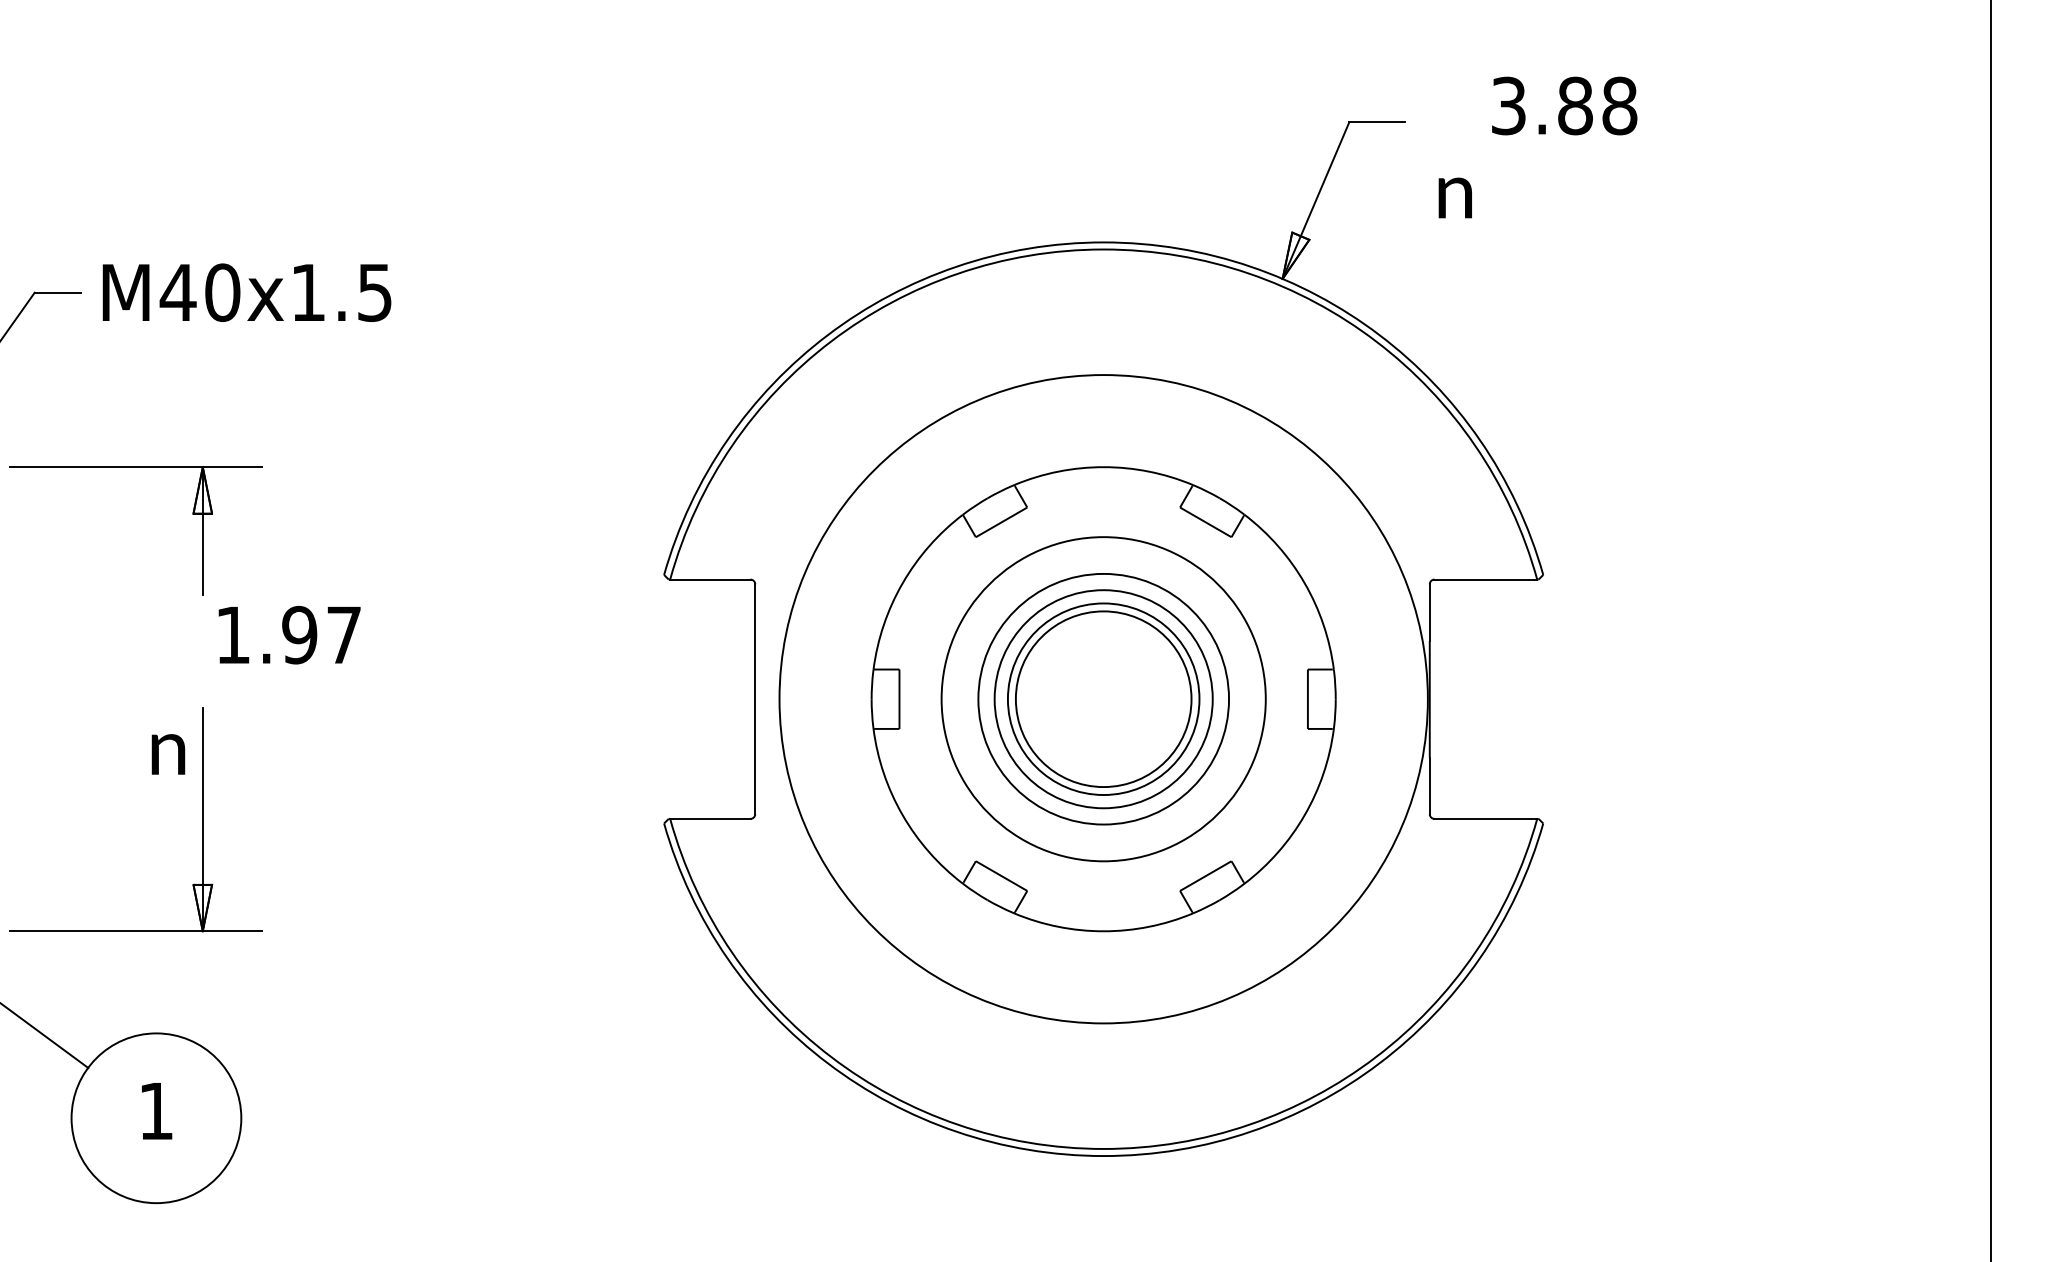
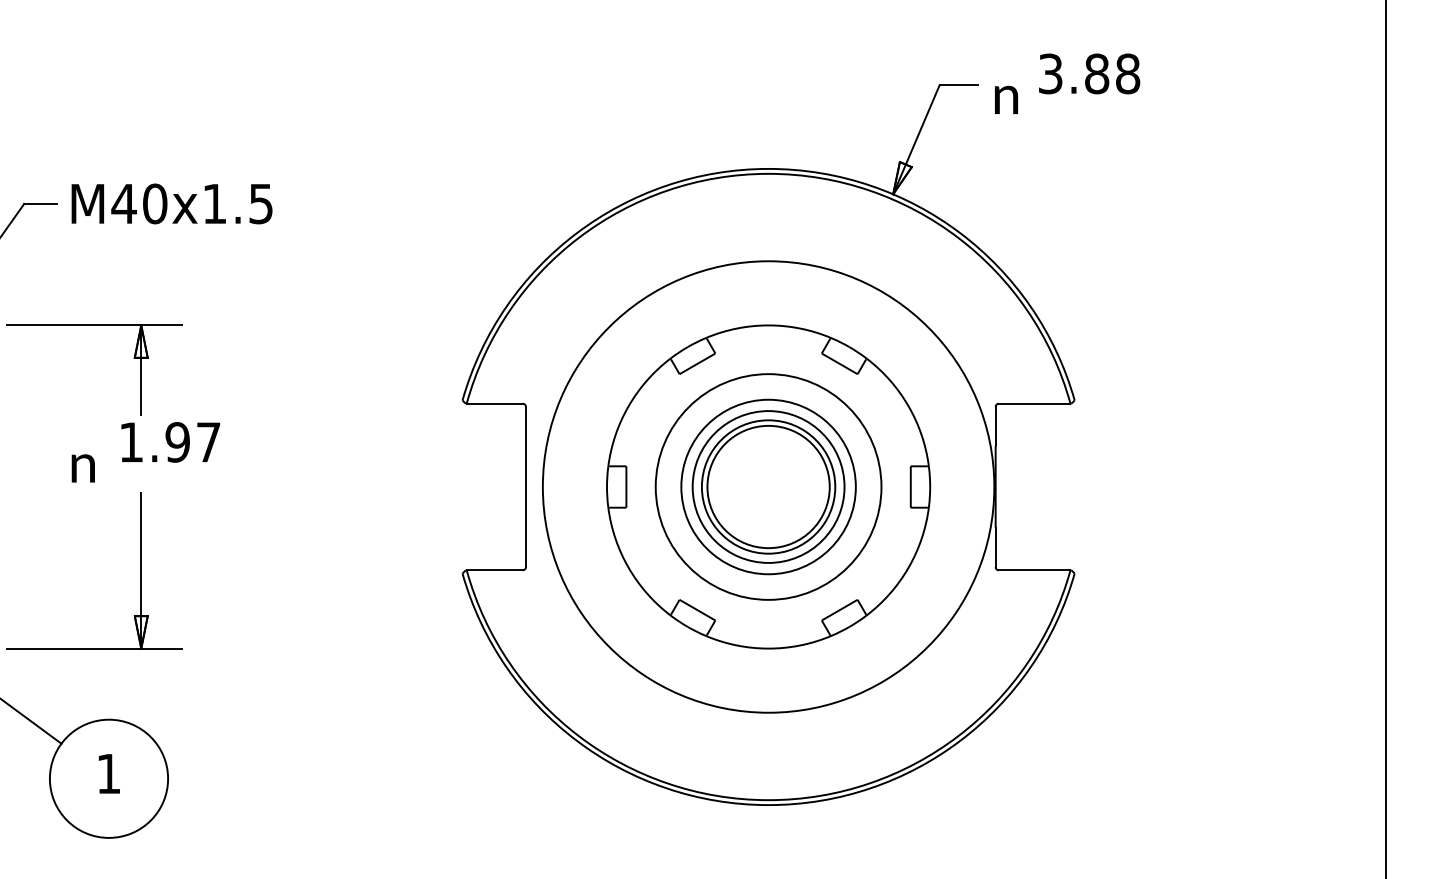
text: (1455, 197) -> (1006, 99), moved
text: (289, 635) -> (170, 442), moved
text: (167, 754) -> (82, 468), moved

